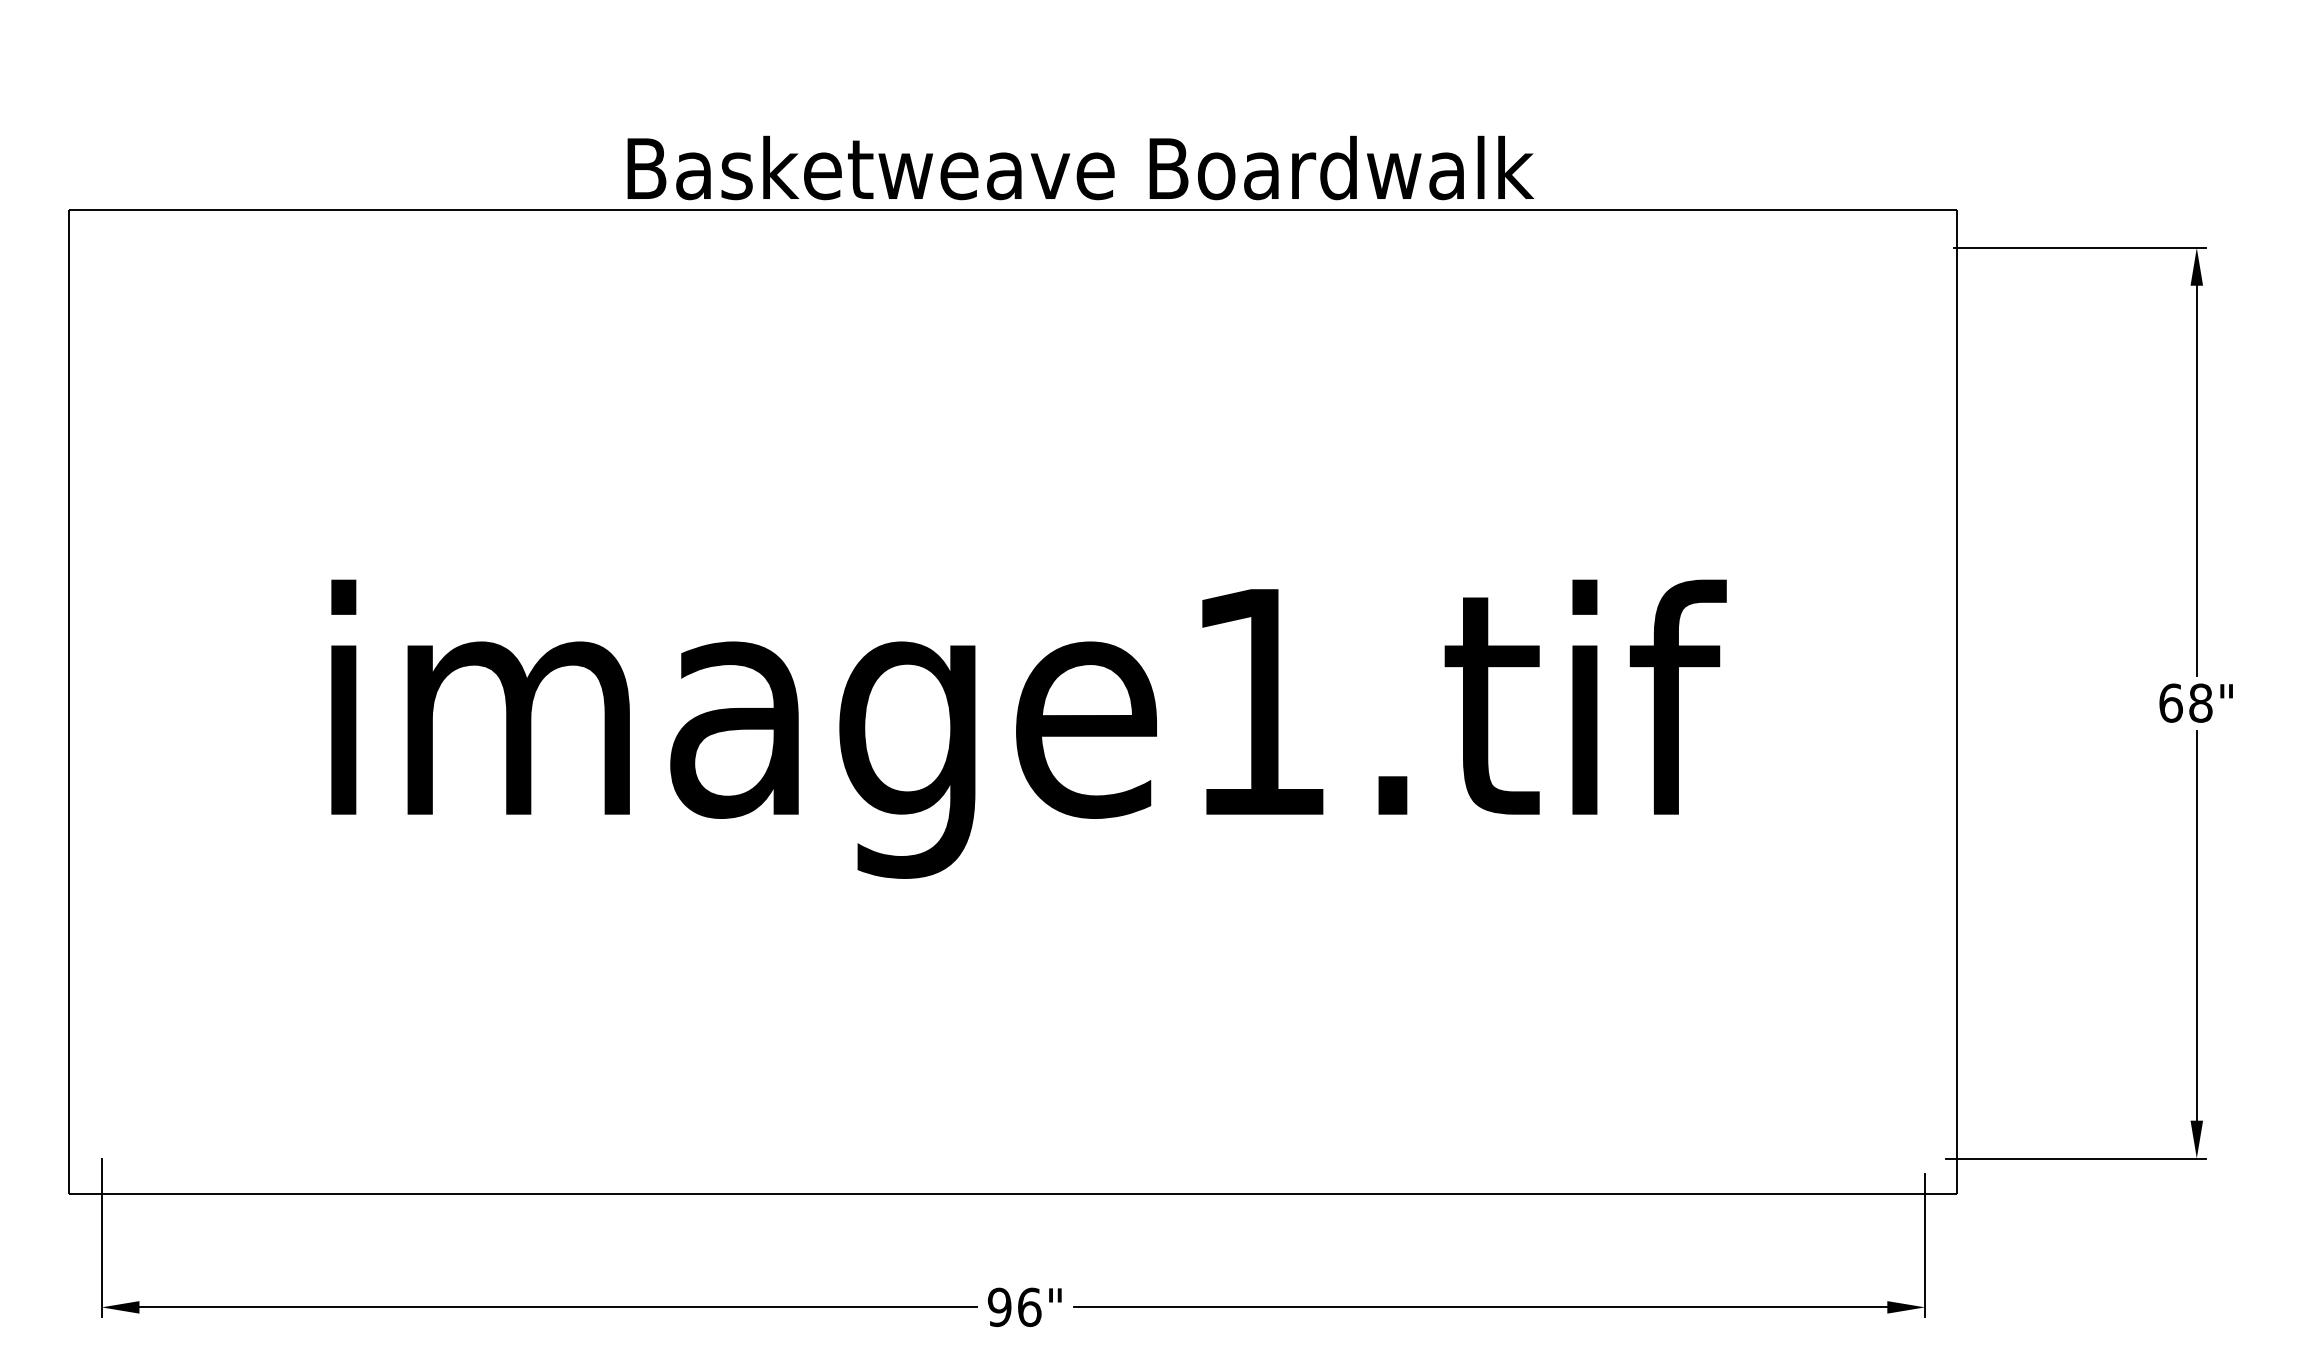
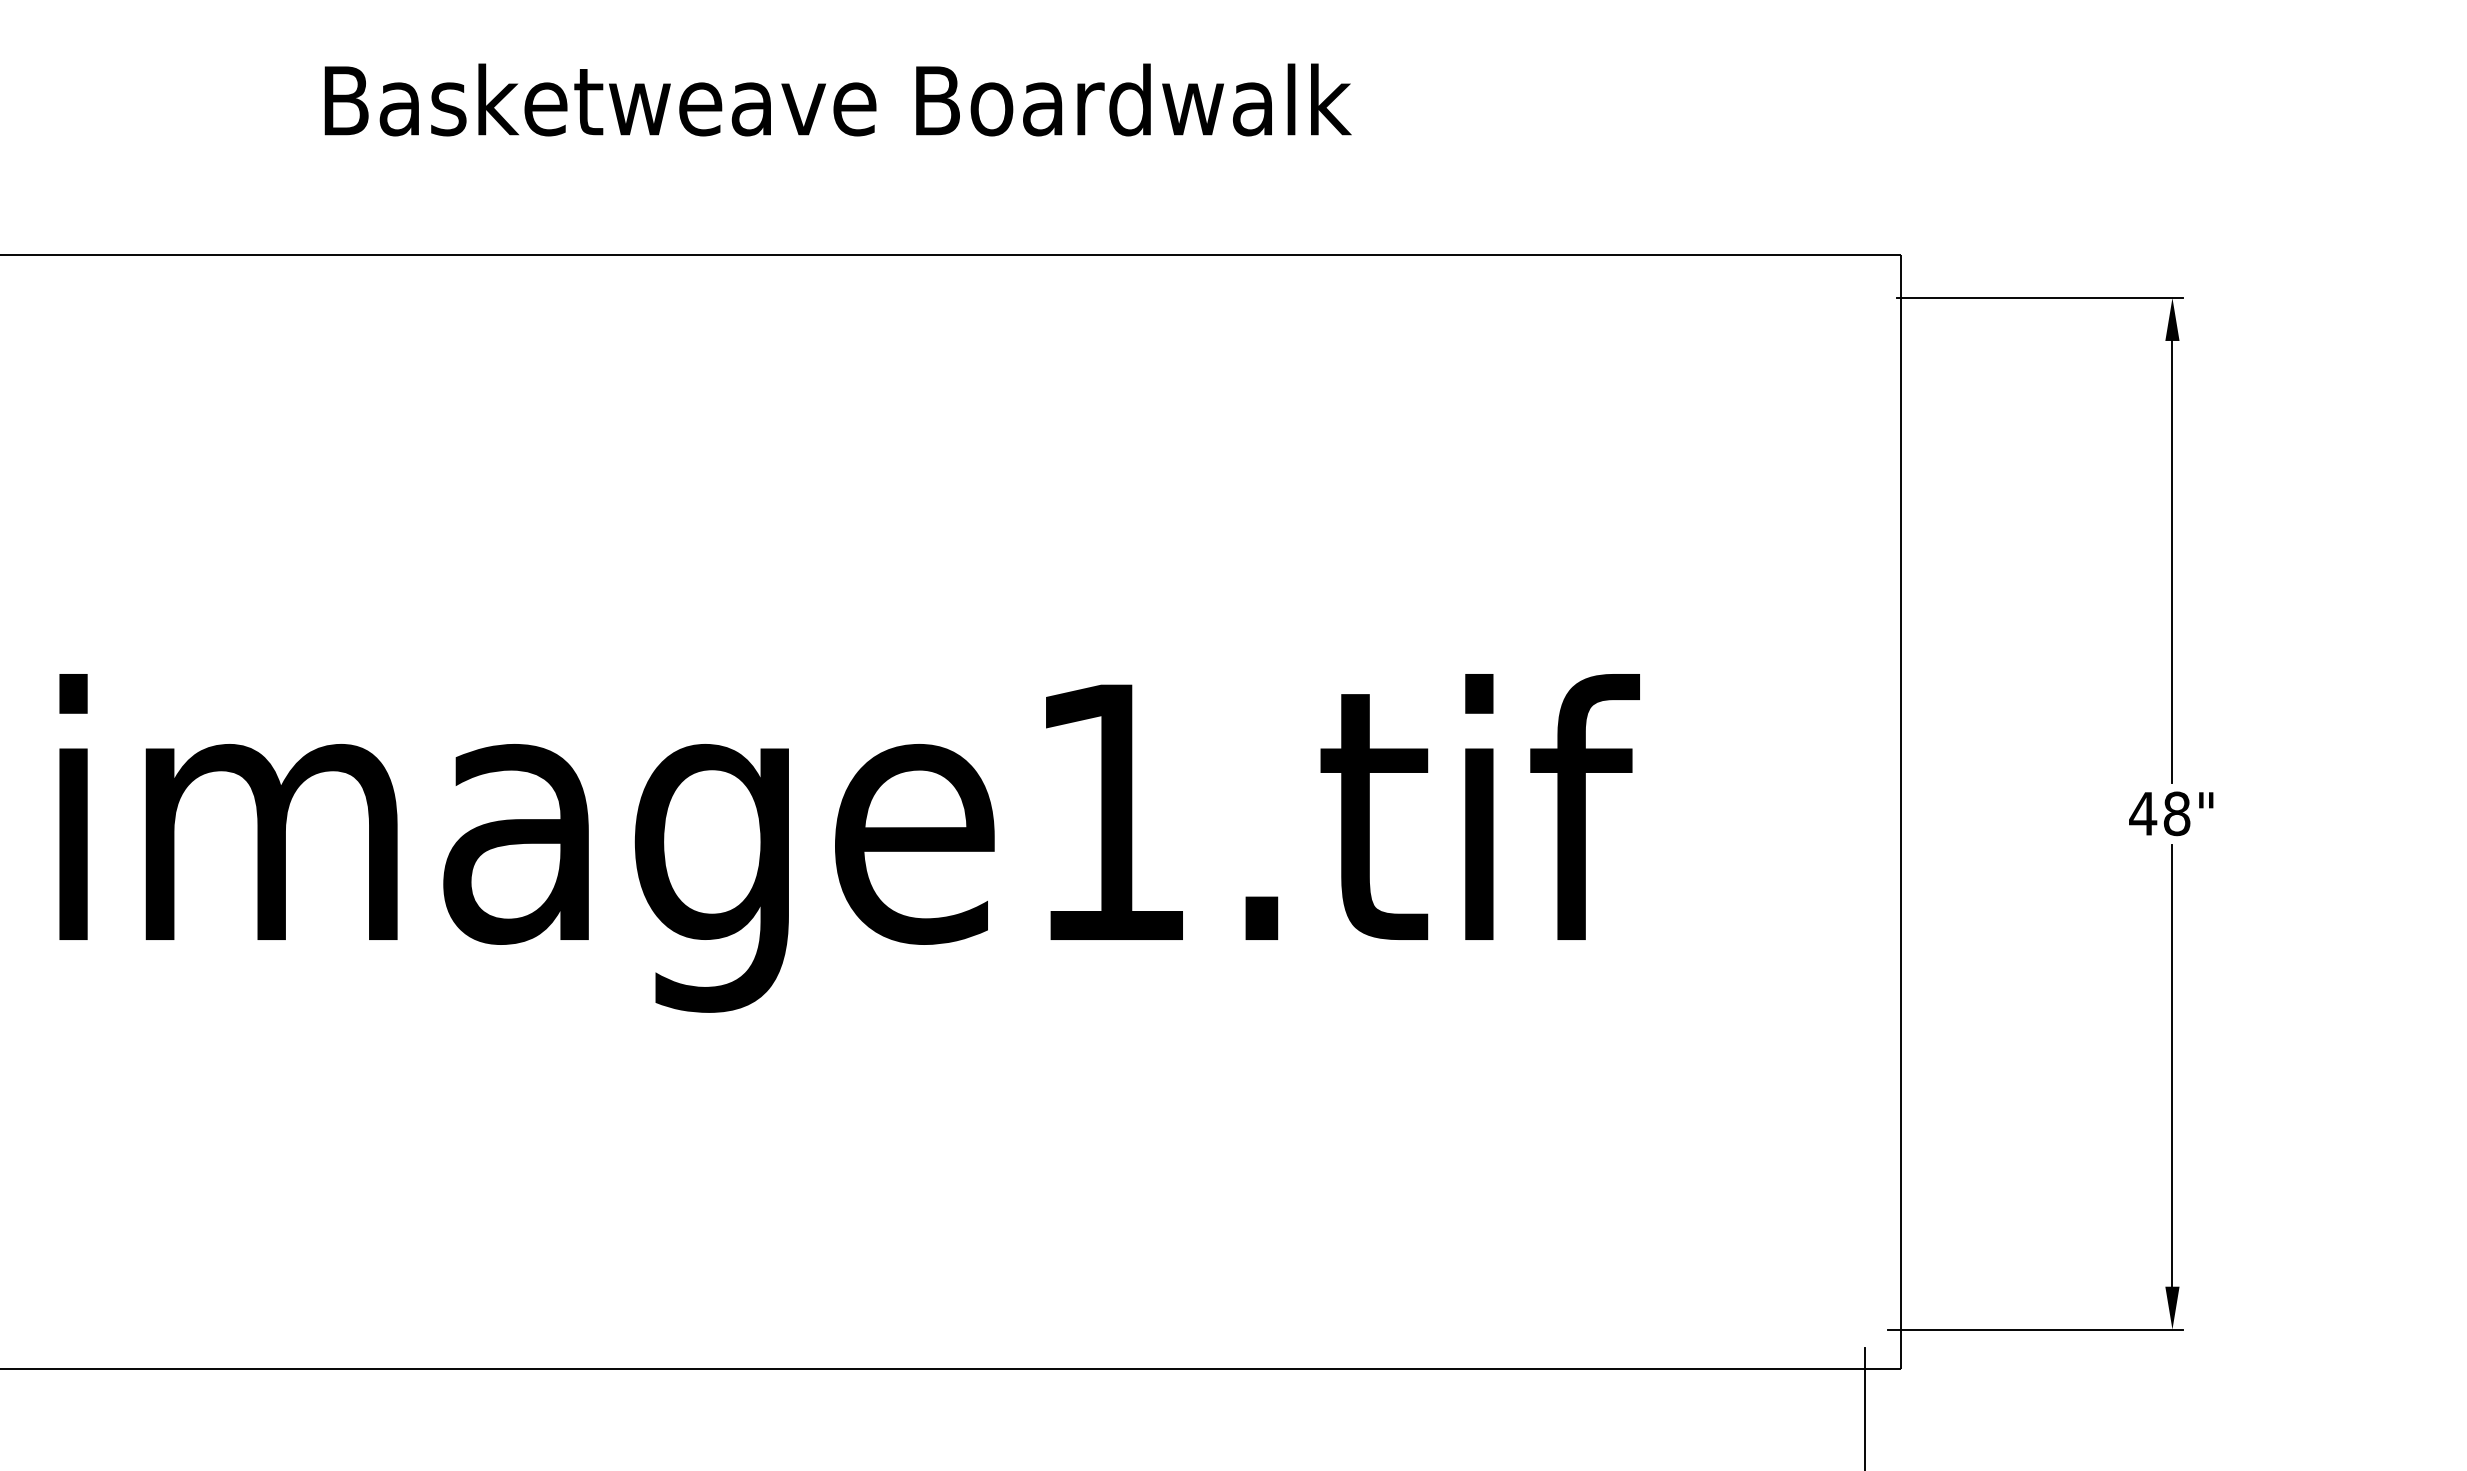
text: (1080, 167) -> (837, 99), moved
text: (2170, 702) -> (2142, 813), 68" -> 48"

